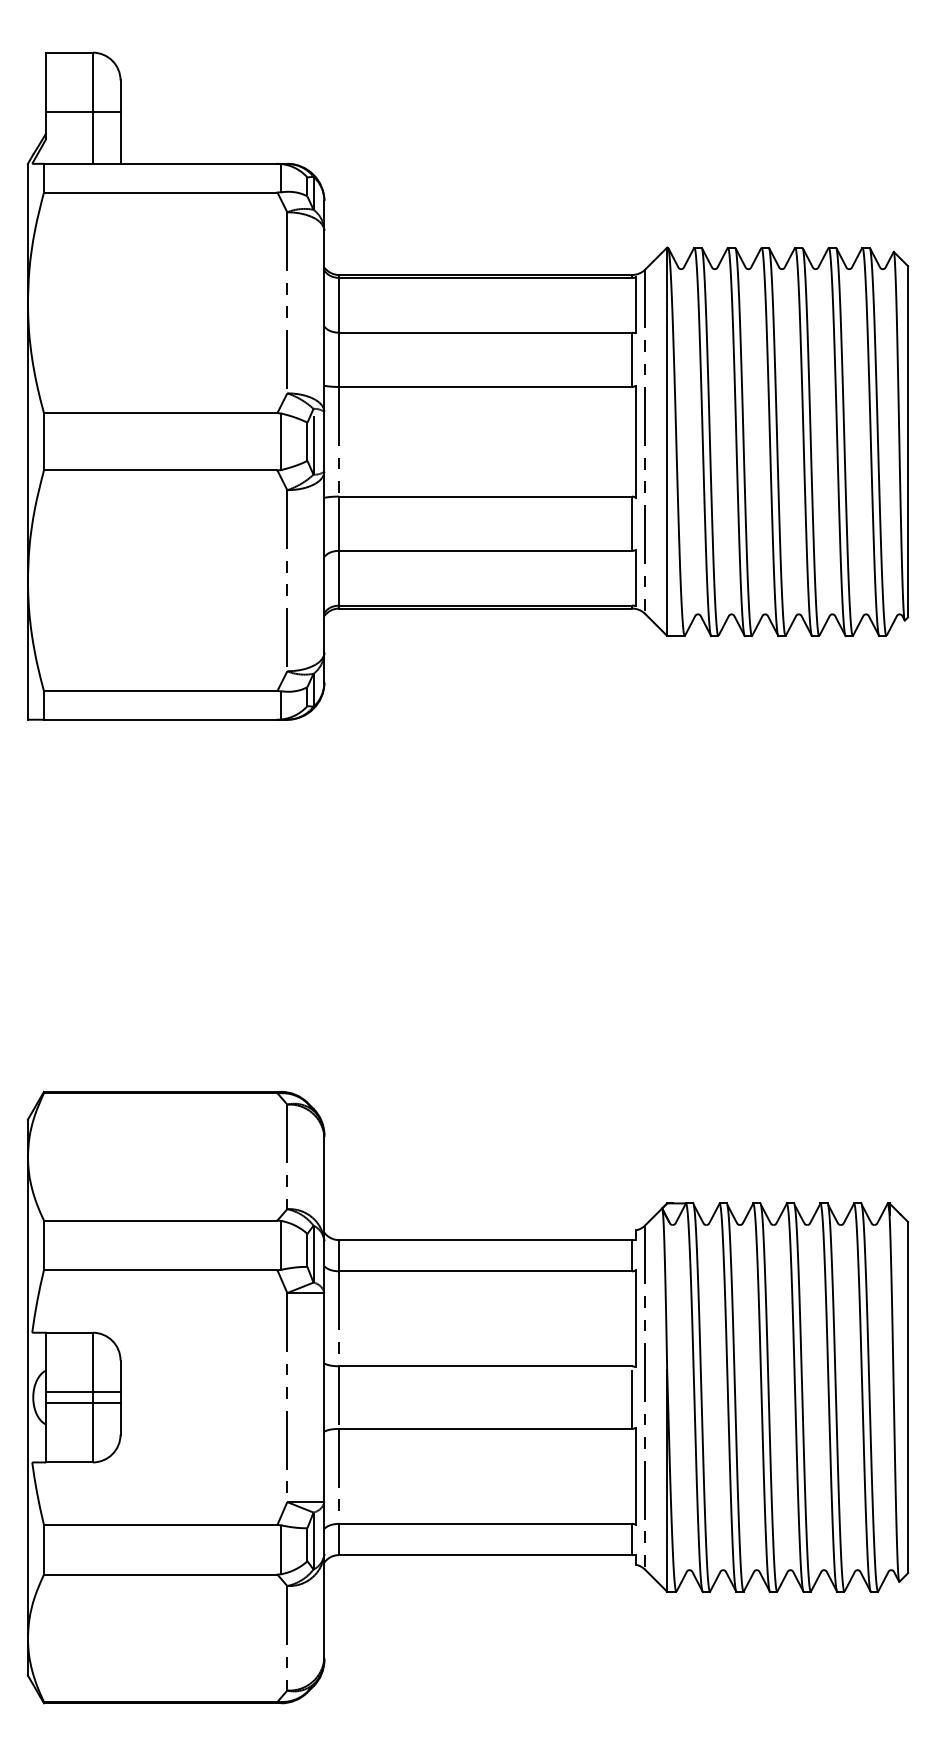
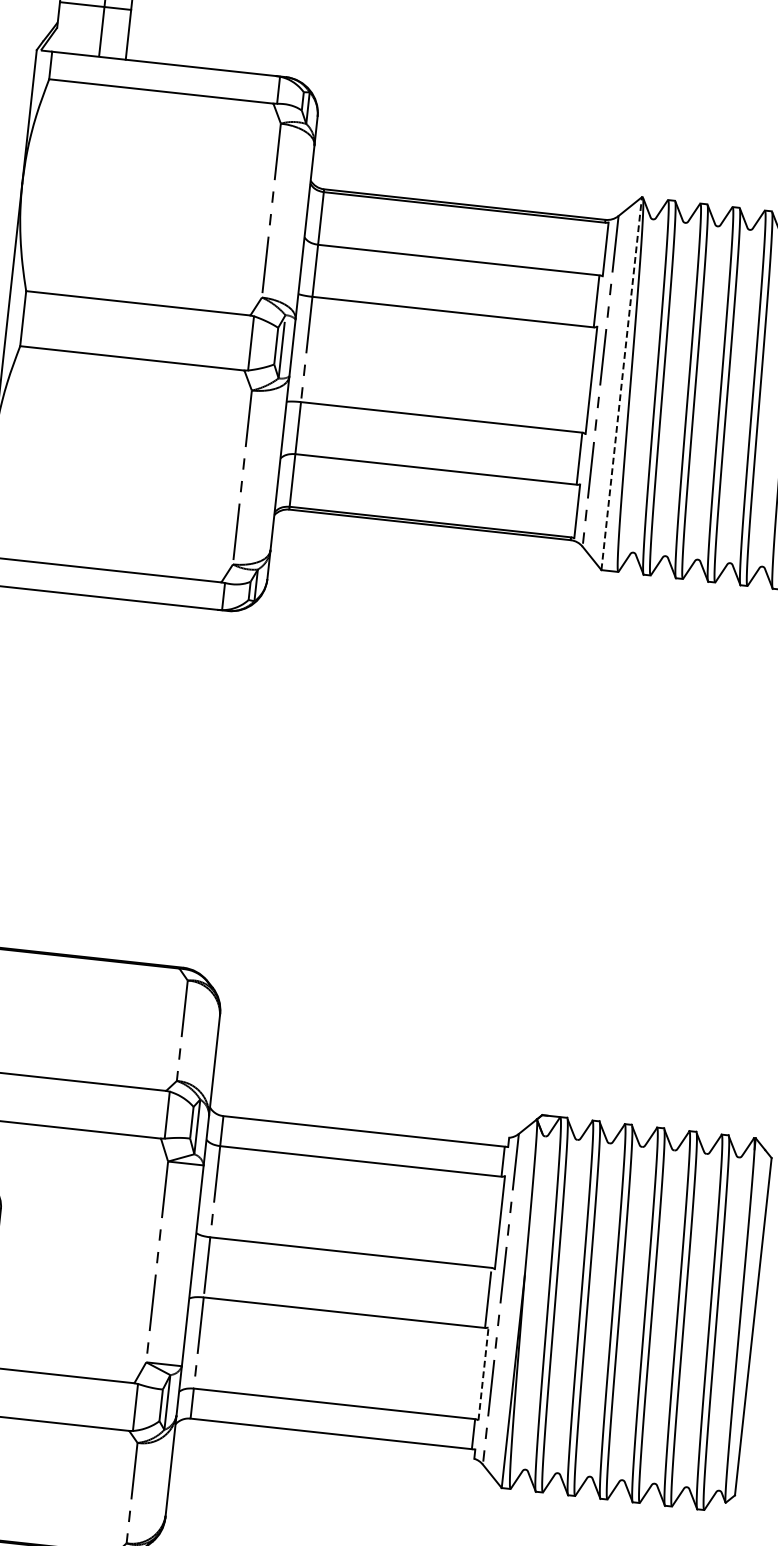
line: (667, 441) -> (622, 383), solid -> dashed
line: (635, 1475) -> (483, 1373), solid -> dashed

